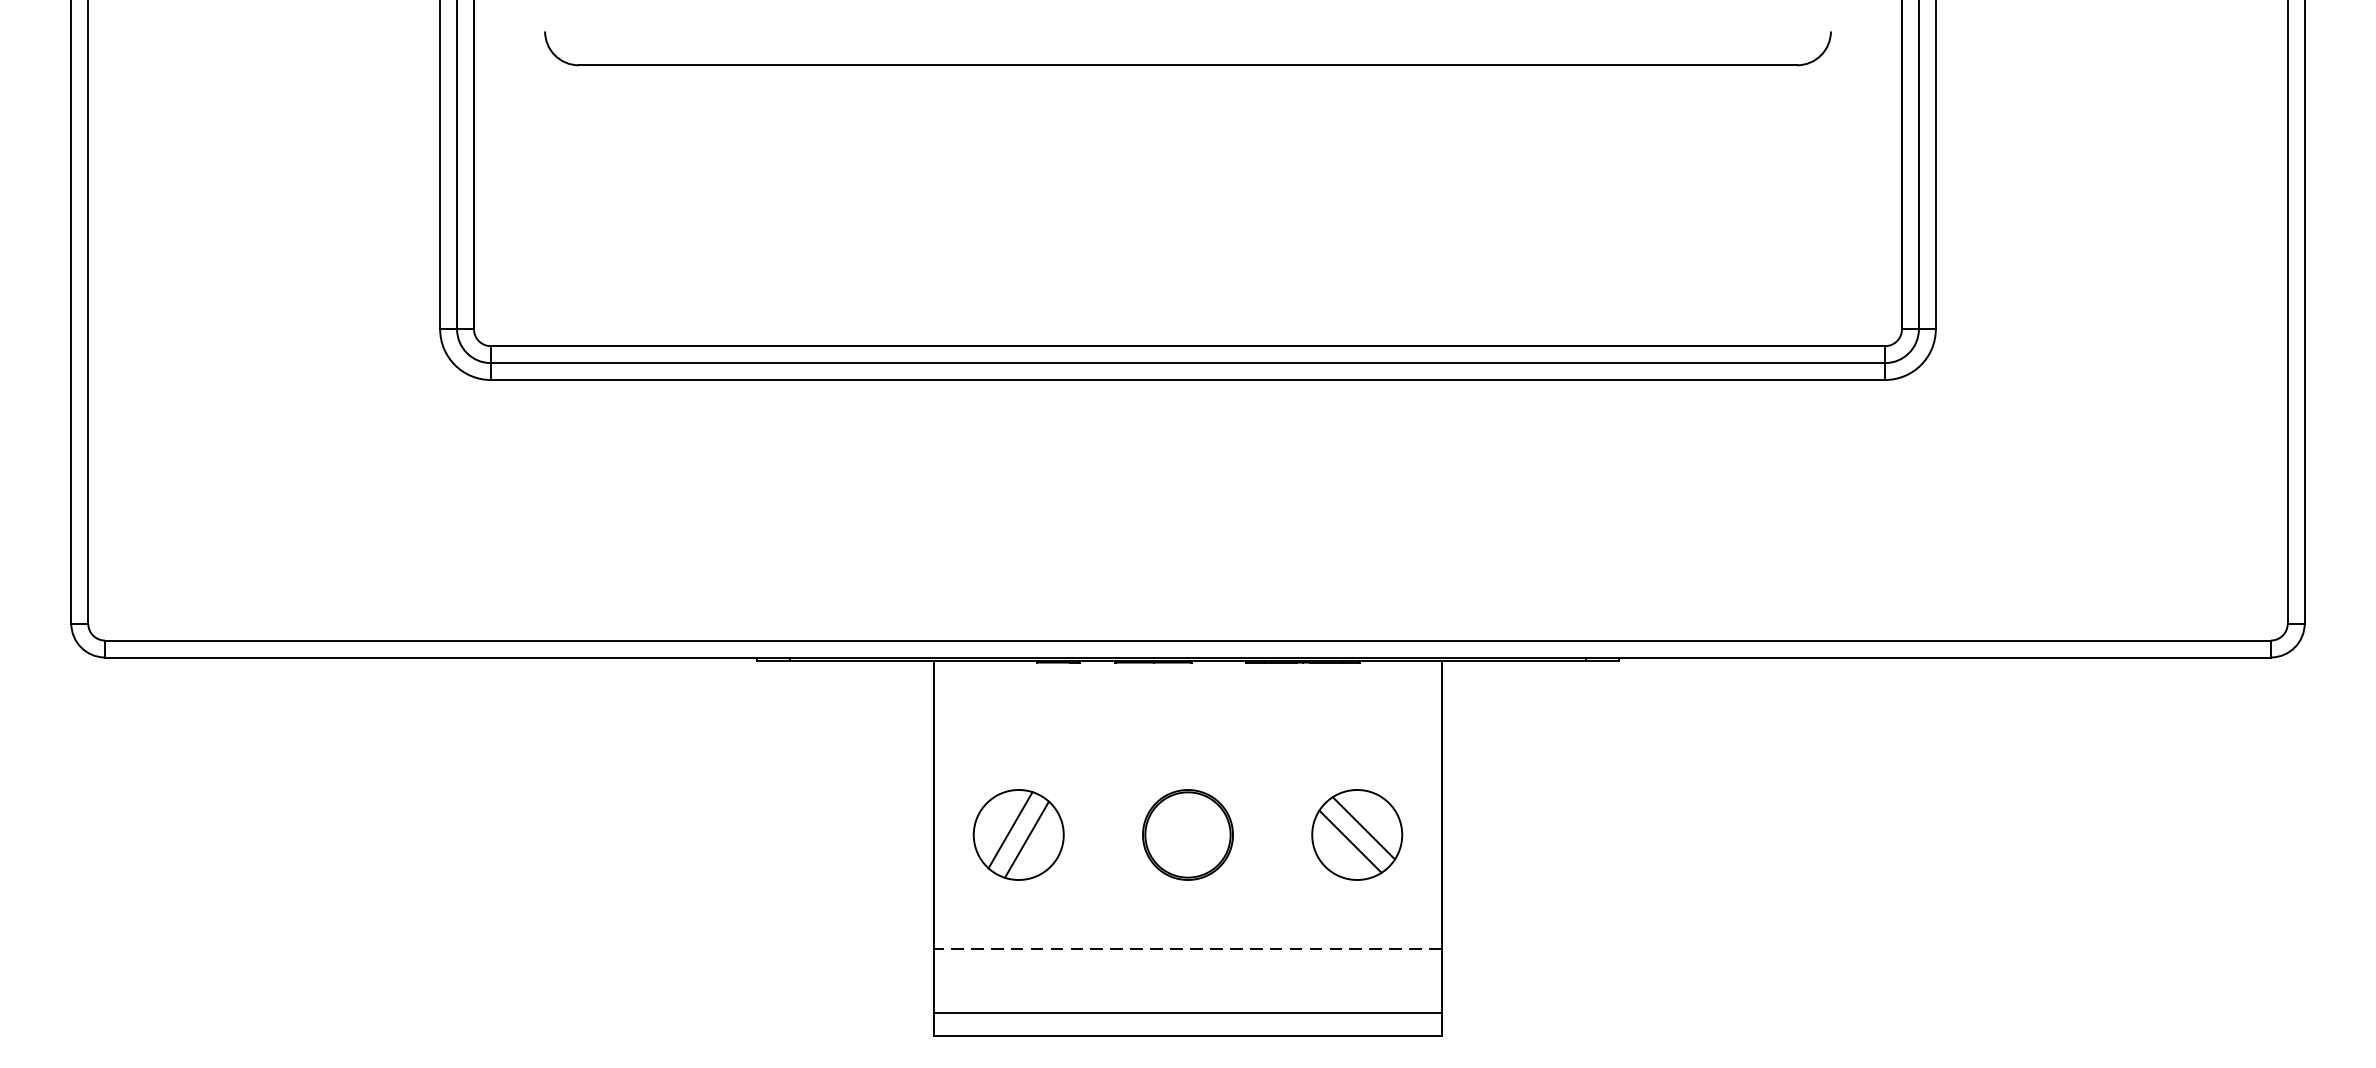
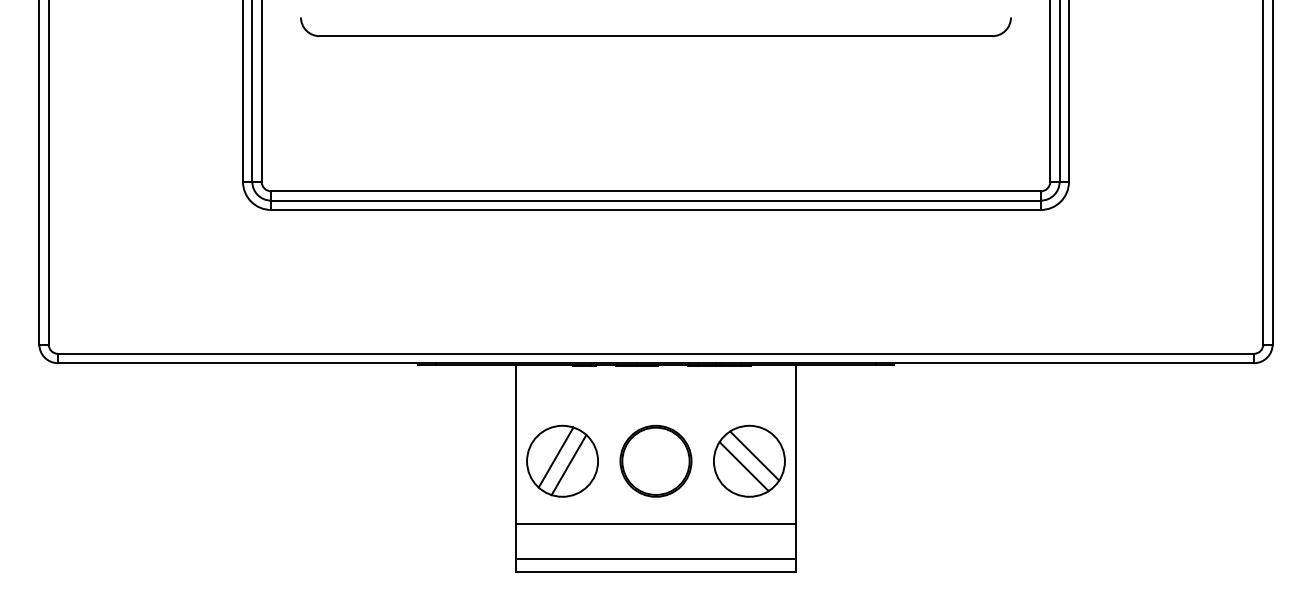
part: (1018, 833) -> (562, 460), size x1.43
part: (1187, 833) -> (655, 460), size x1.43
part: (1357, 833) -> (749, 460), size x1.43
line: (1187, 947) -> (655, 523), dashed -> solid

